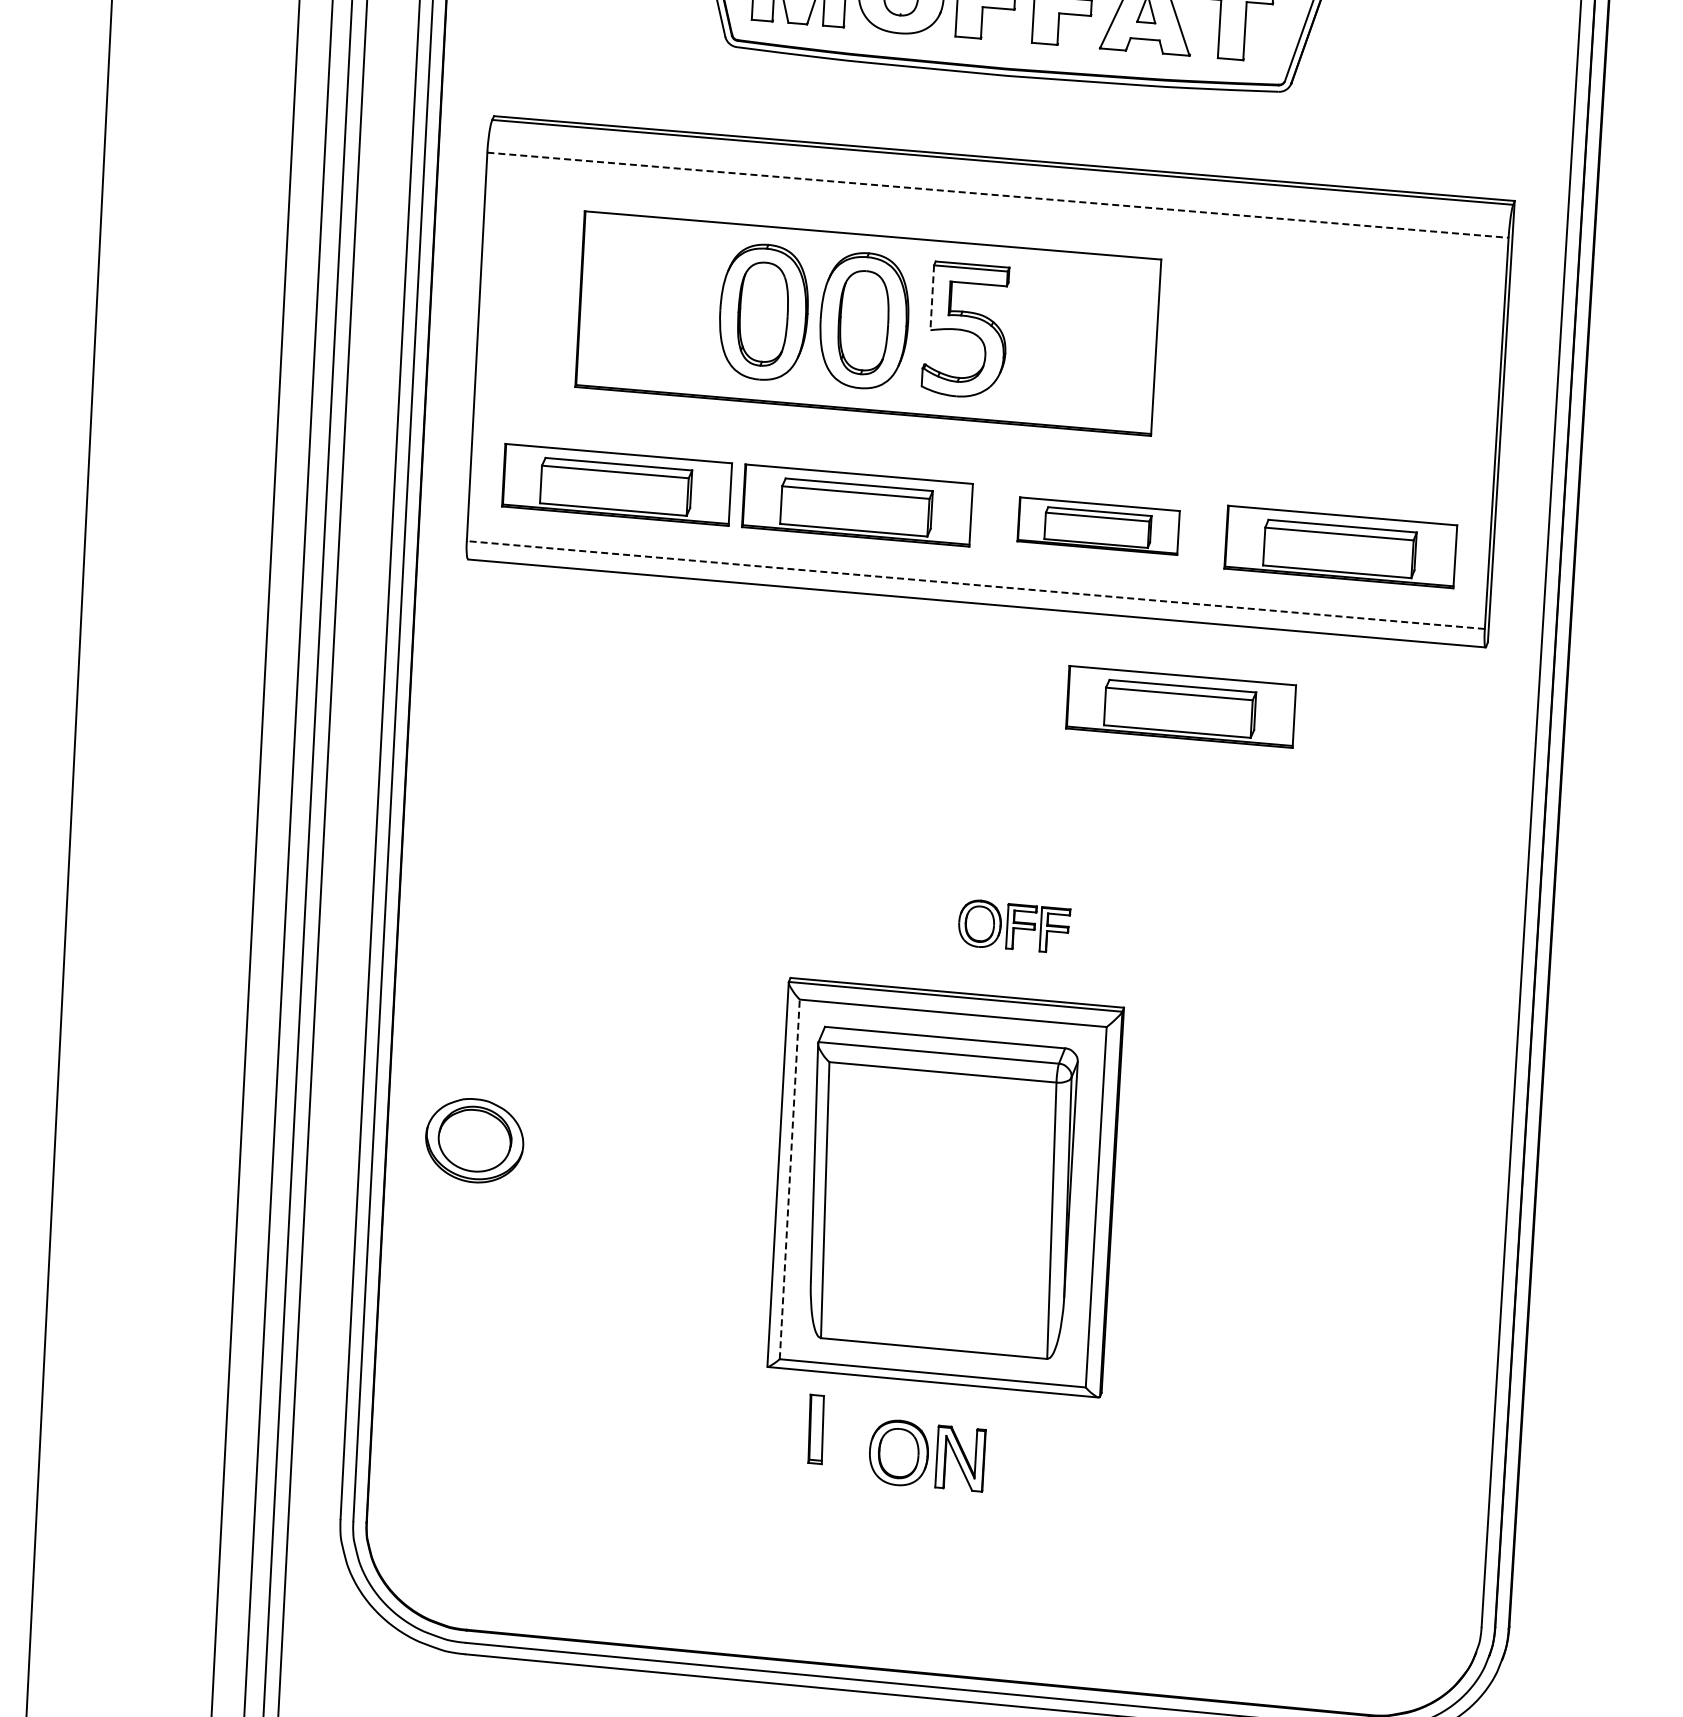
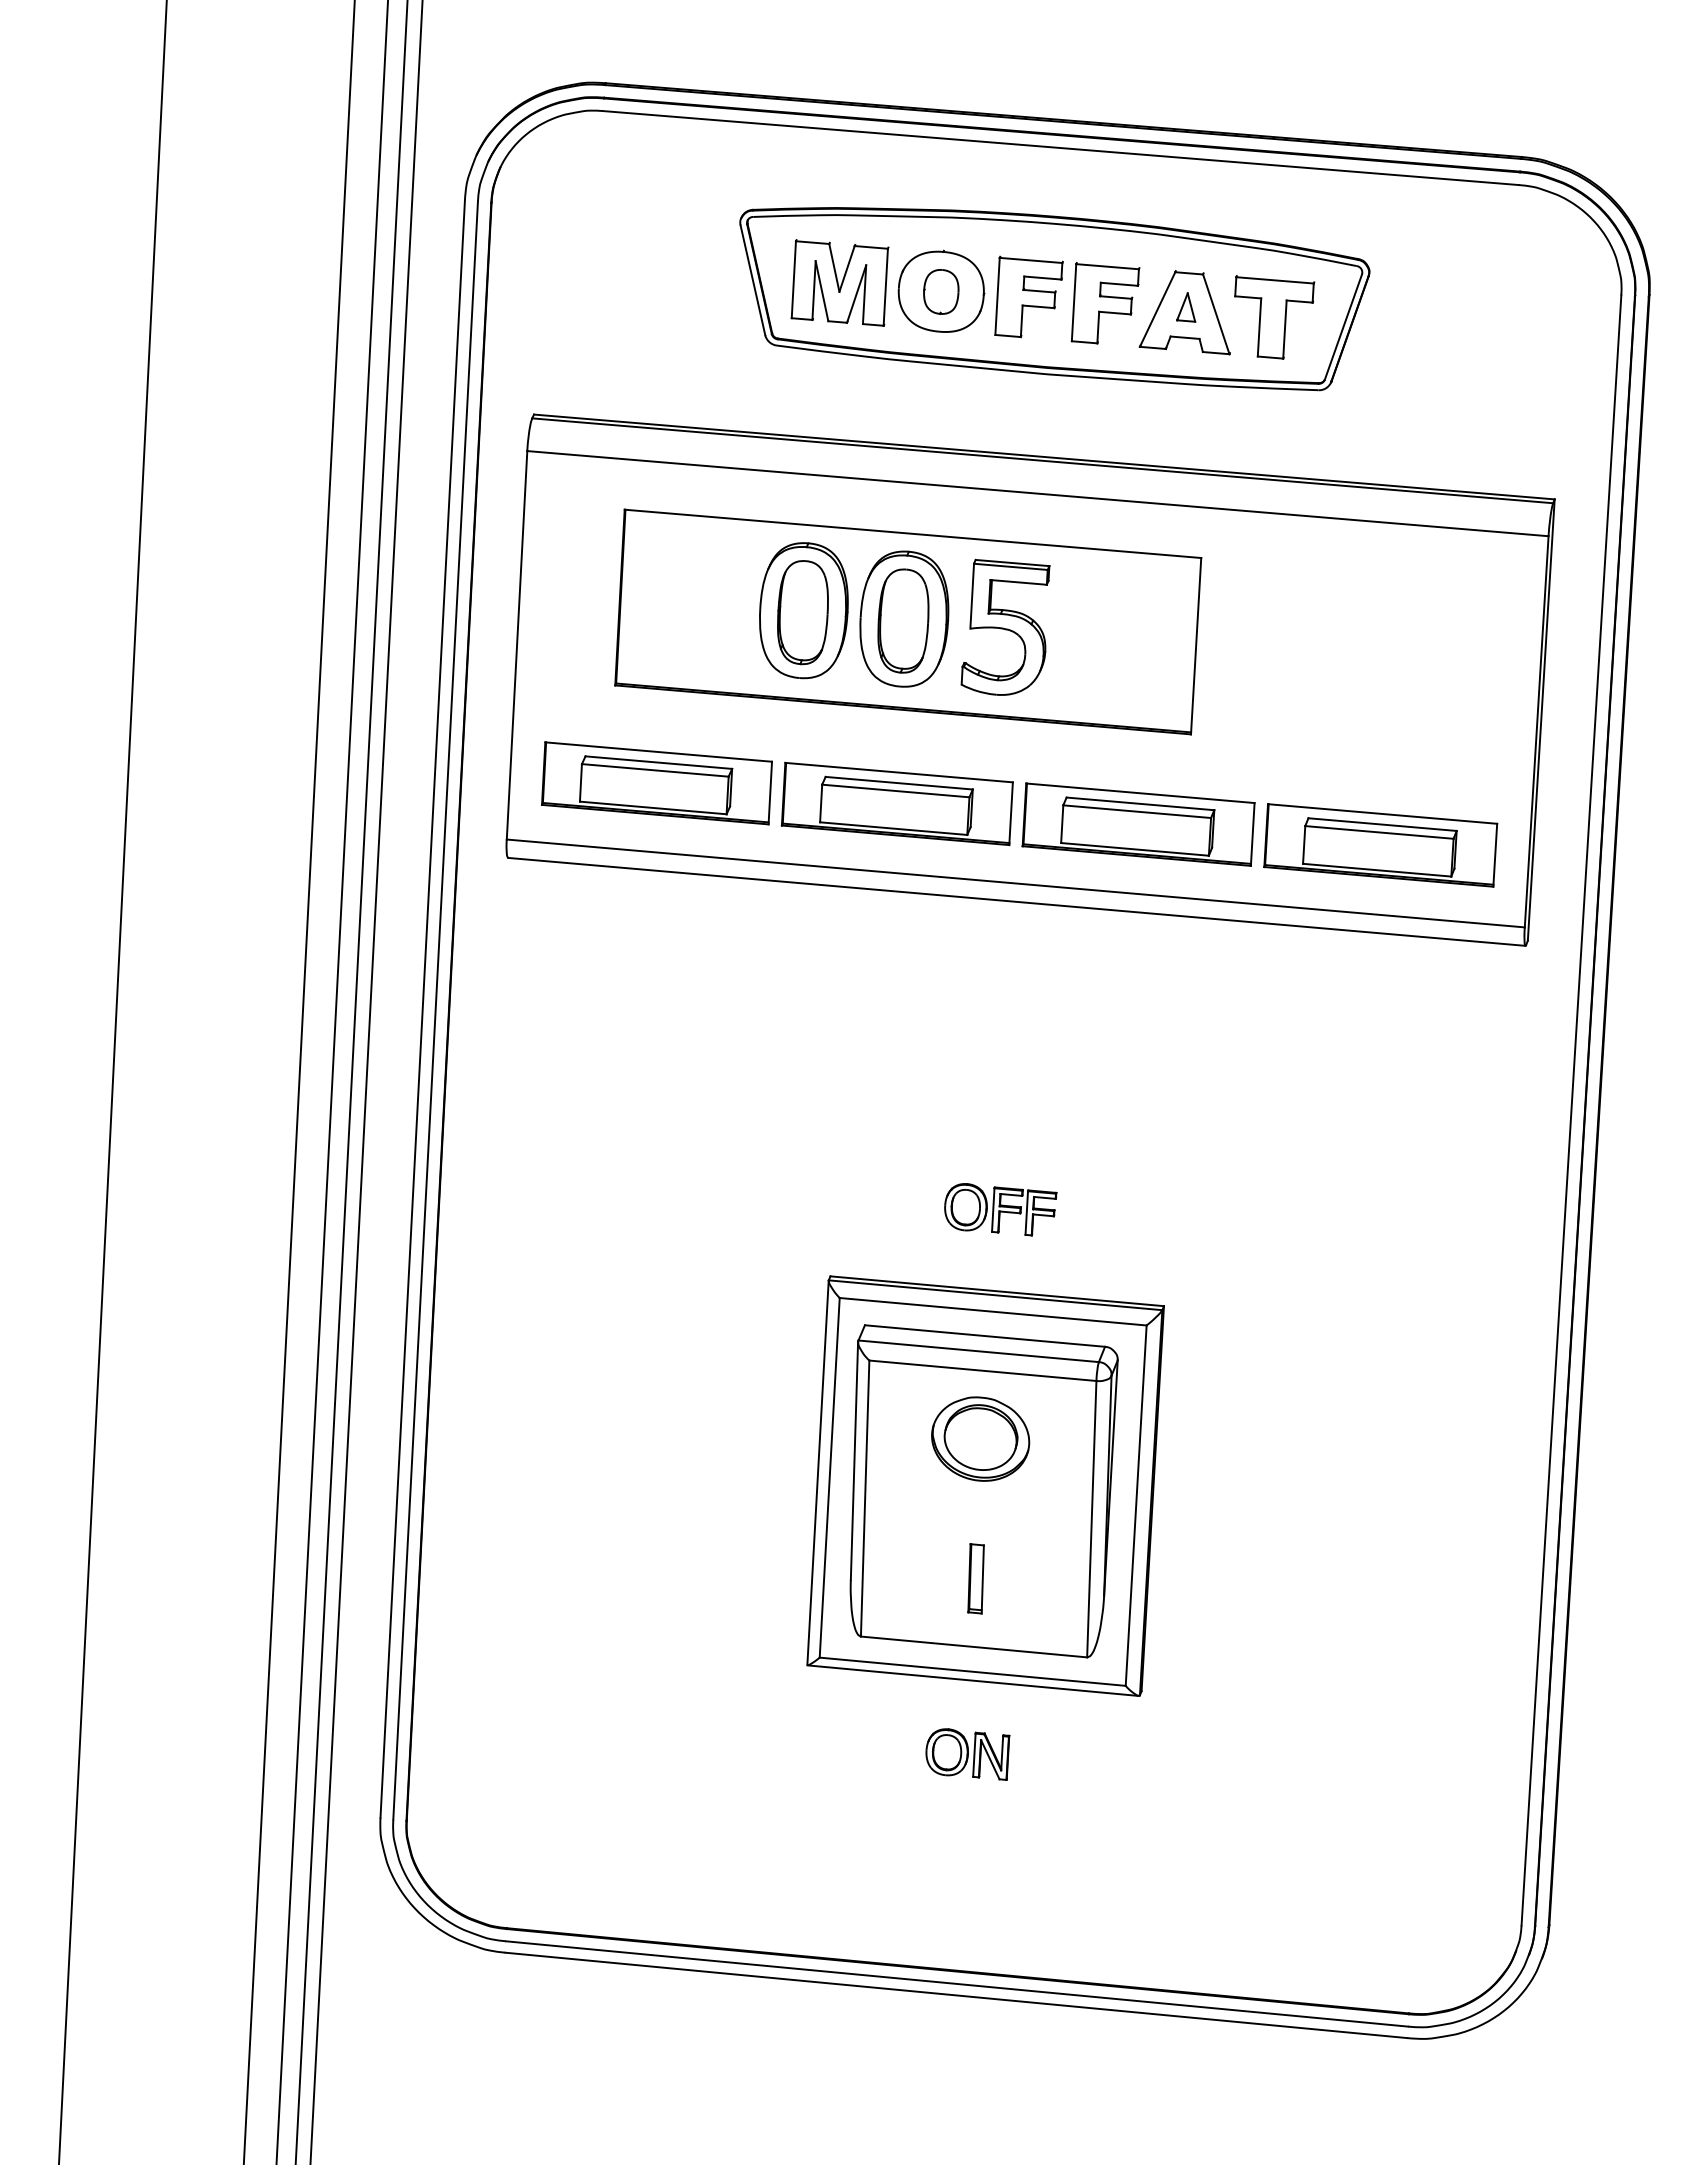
line: (998, 195) -> (1038, 493), dashed -> solid
line: (932, 298) -> (972, 596), dashed -> solid
part: (1098, 526) -> (1138, 824), size x1.43
line: (975, 585) -> (1015, 883), dashed -> solid
part: (1180, 707) -> (1220, 1005), removed
part: (1014, 926) -> (1000, 1209), moved
part: (474, 1140) -> (980, 1438), moved
line: (789, 1179) -> (829, 1477), dashed -> solid
part: (815, 1429) -> (975, 1578), moved
part: (927, 1456) -> (967, 1754), size x0.71

